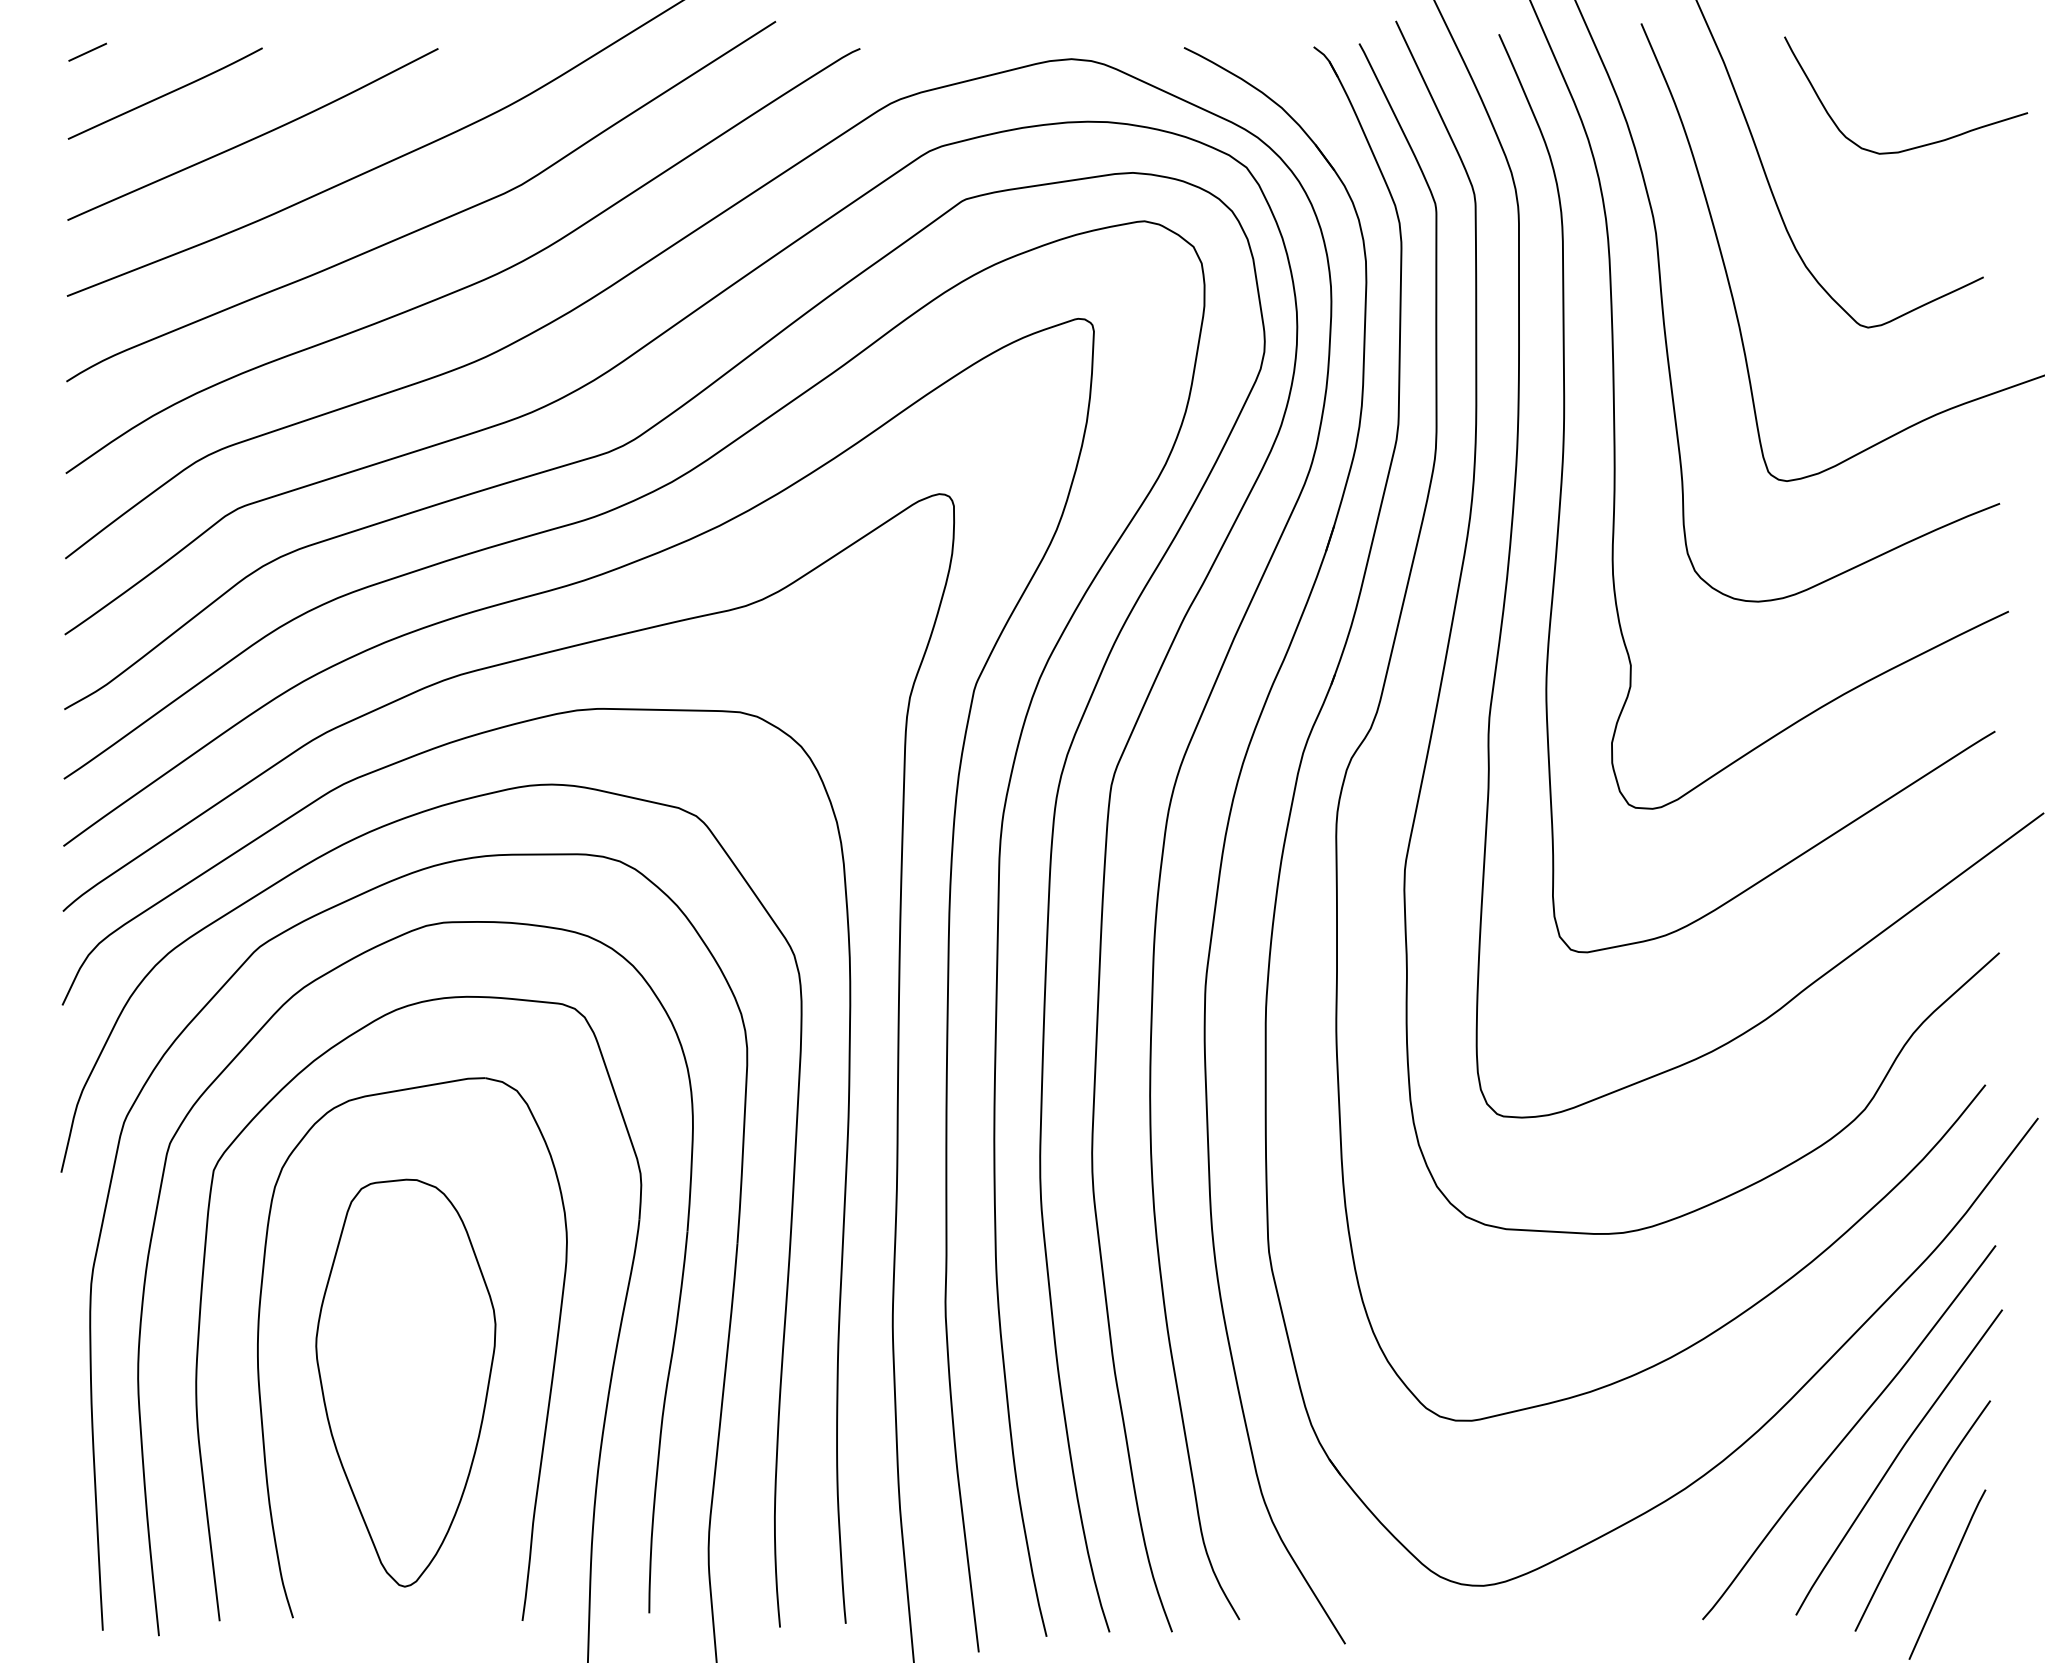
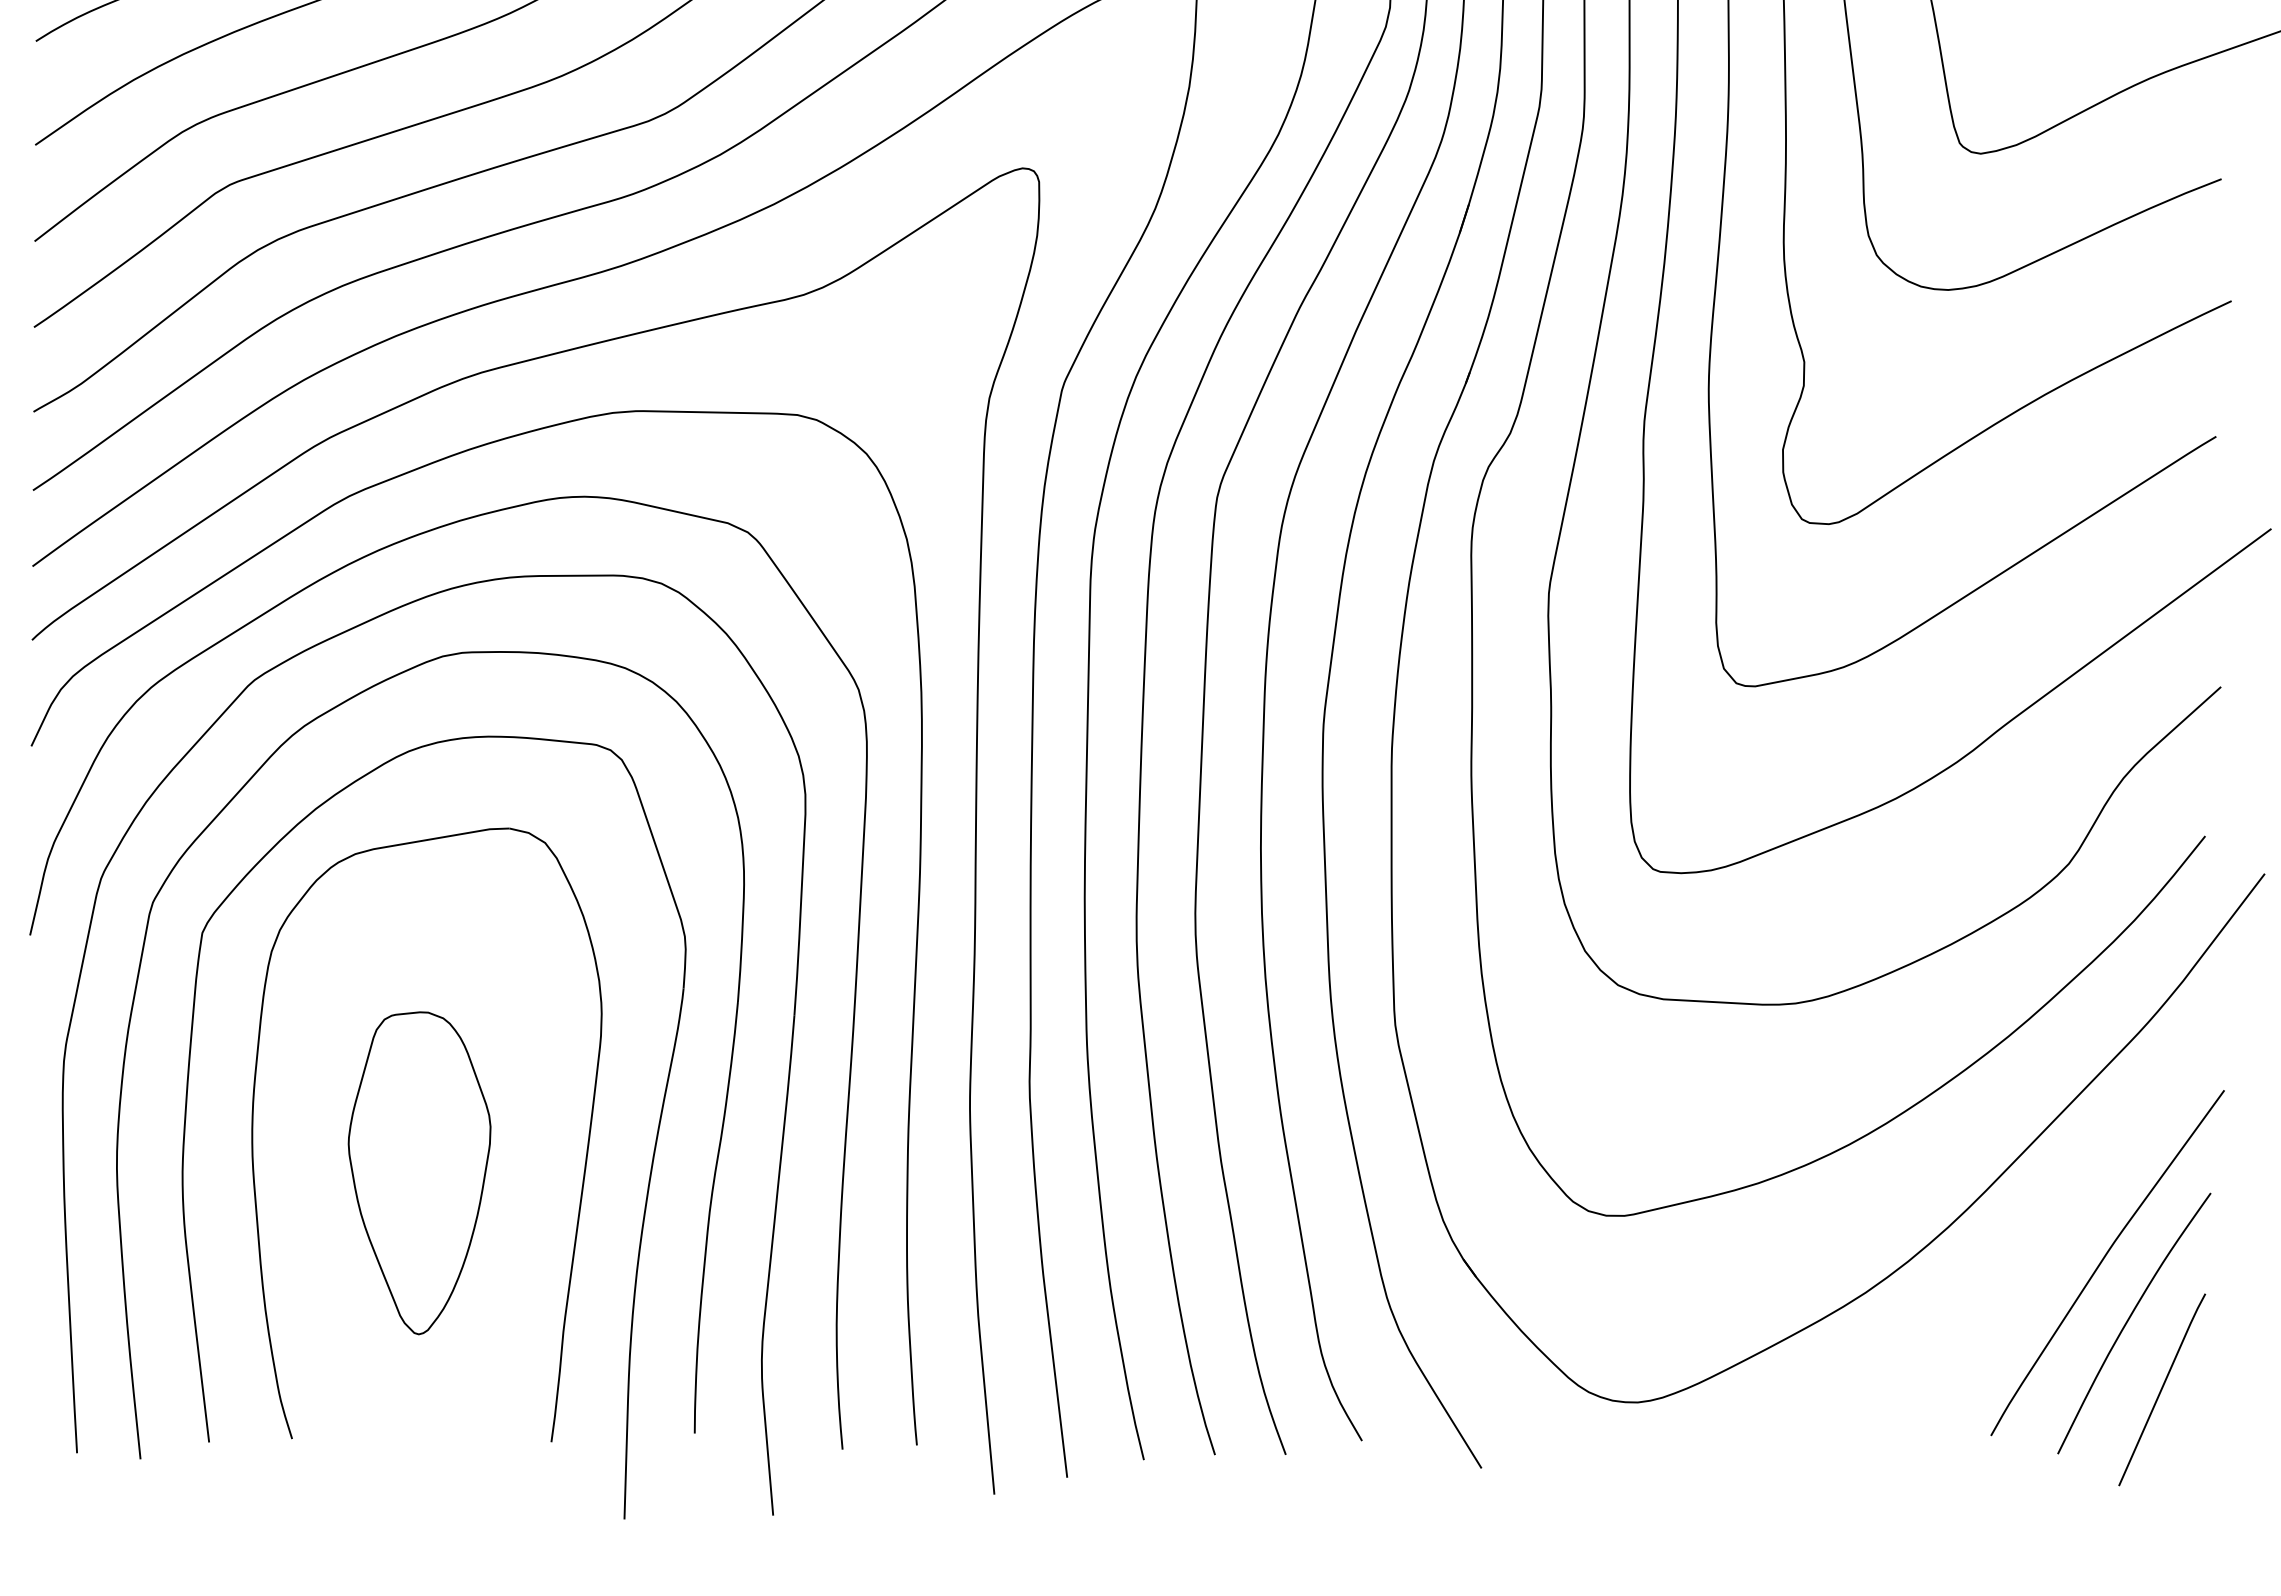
part: (405, 1382) -> (419, 1172), size x0.7
curve: (1849, 1432) -> (2051, 1229), removed

